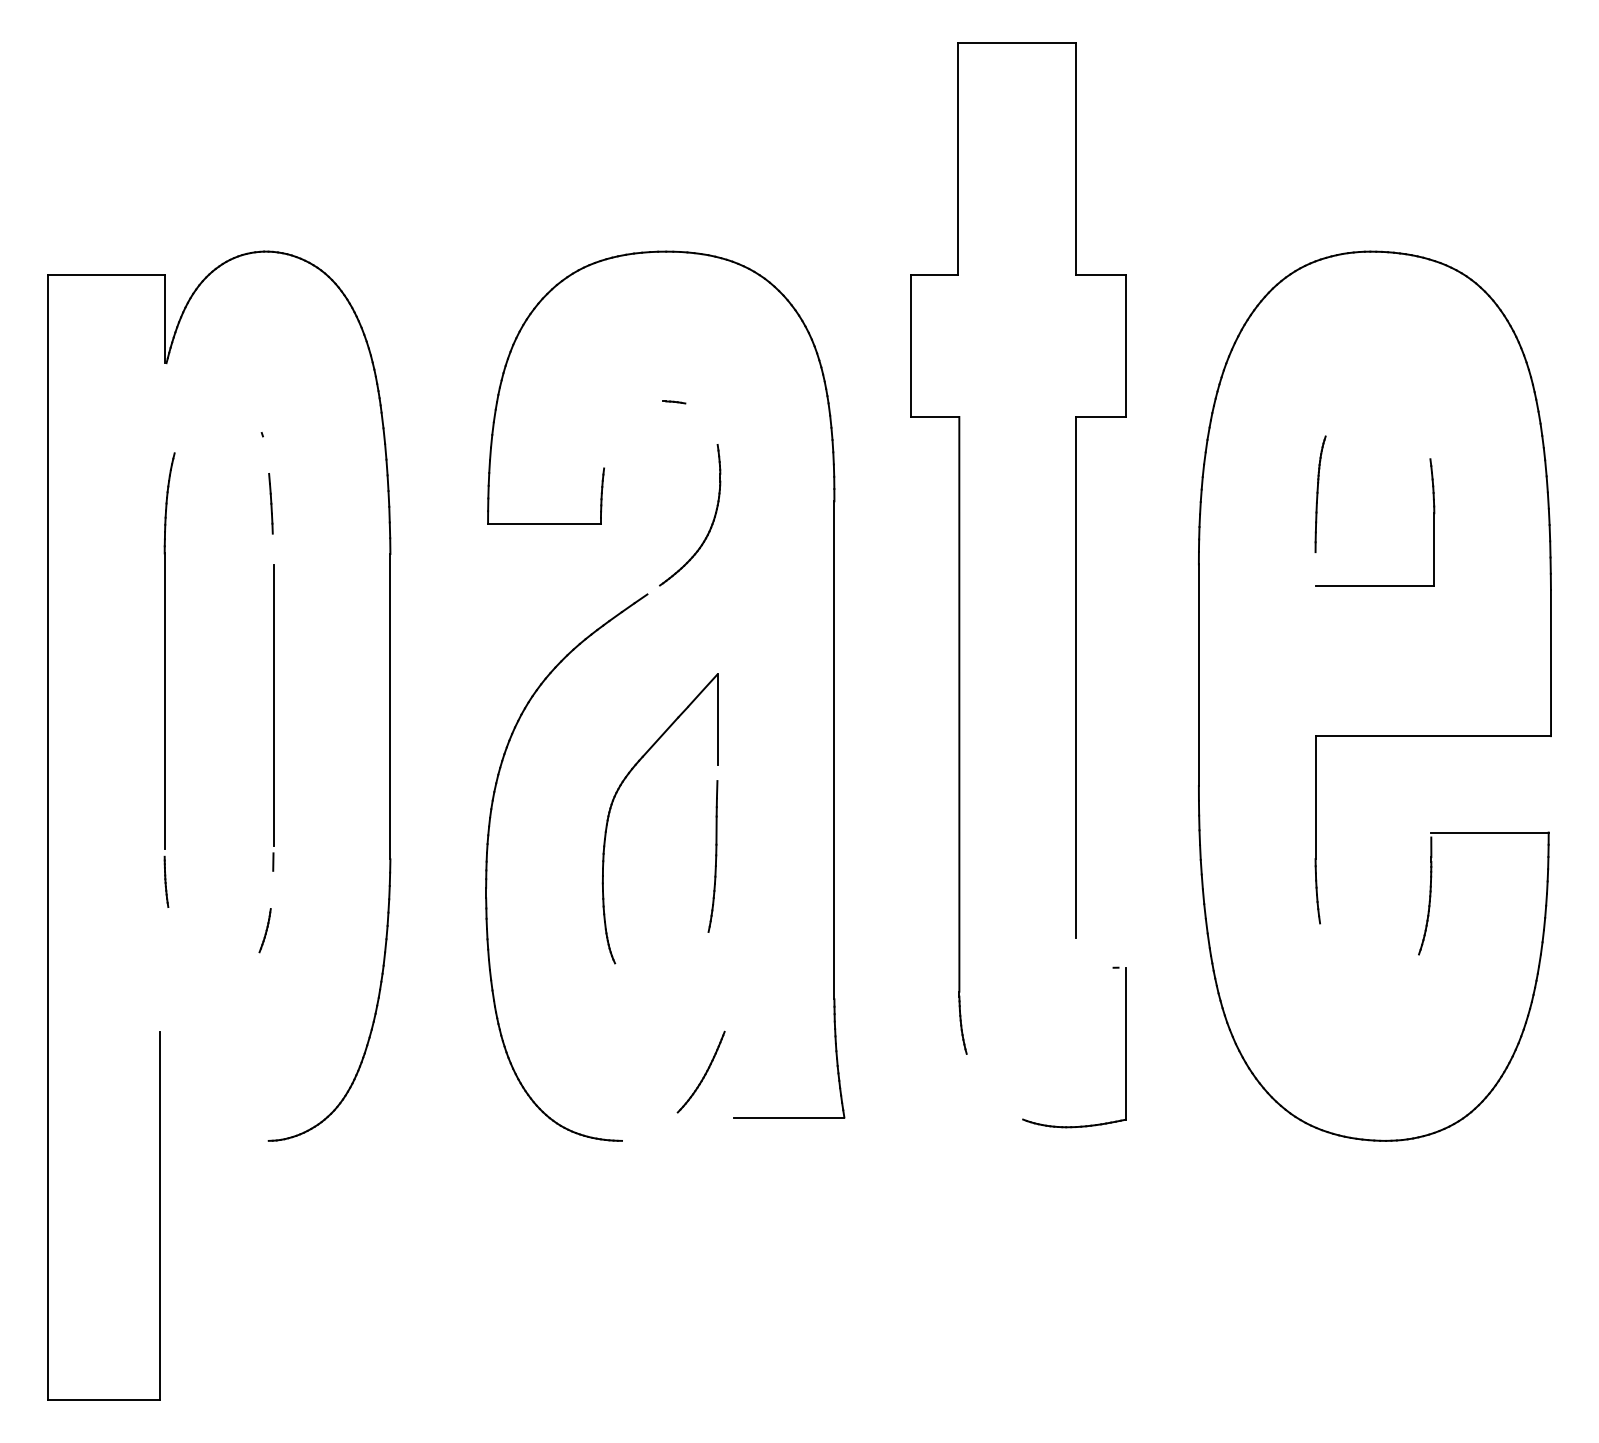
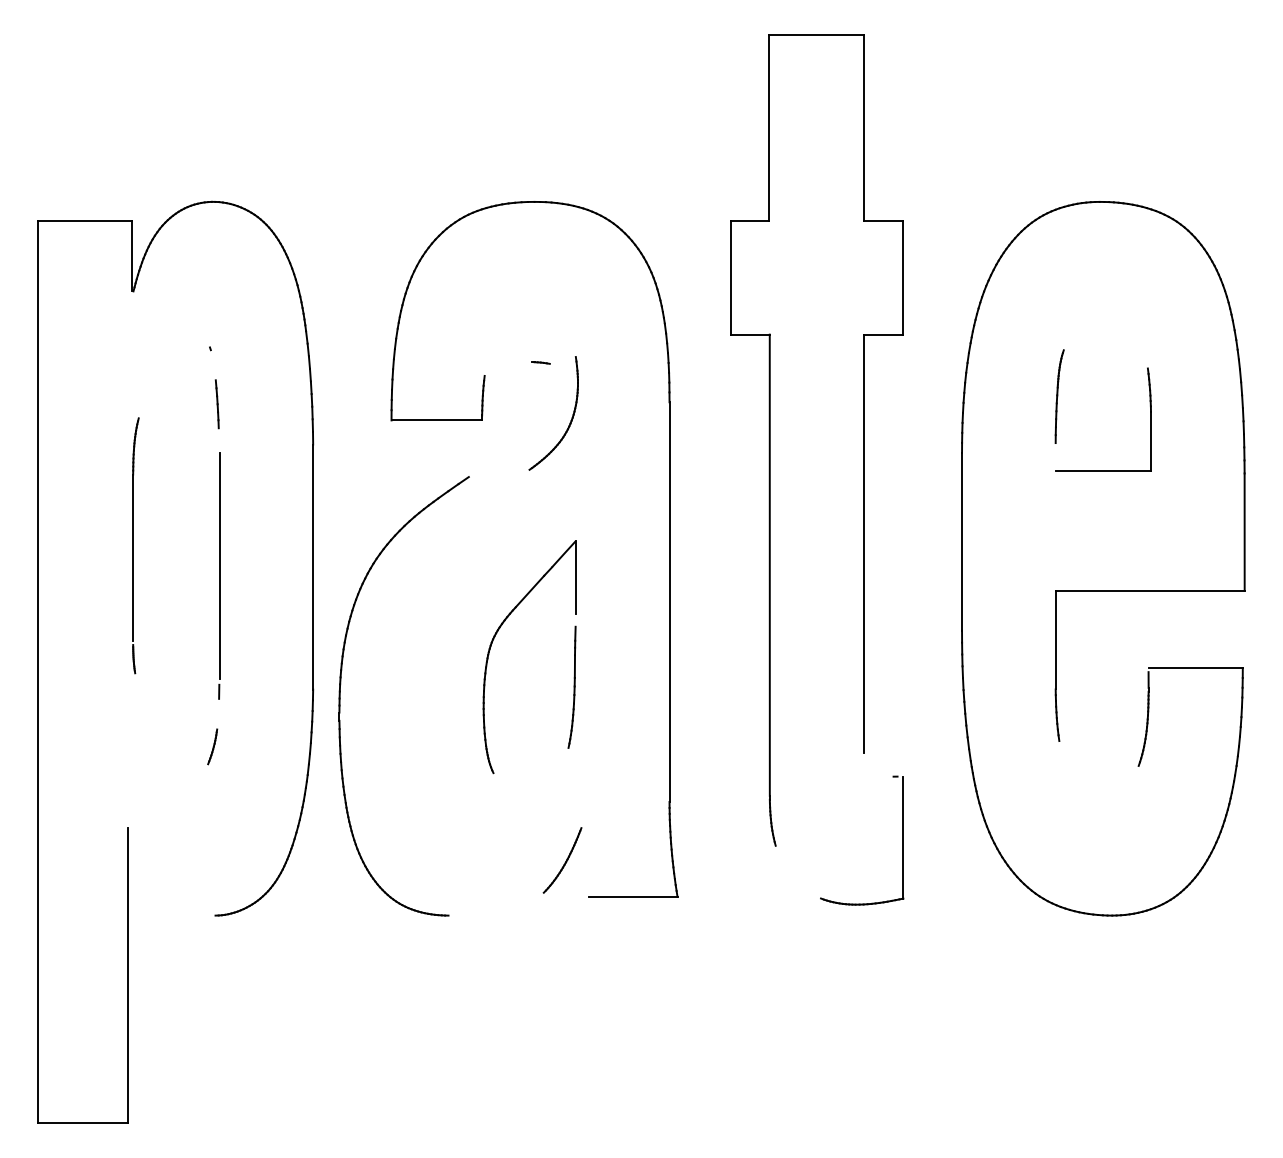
line: (674, 402) -> (541, 363), moved
part: (169, 679) -> (135, 545), size x0.7
part: (487, 867) -> (340, 696), moved

